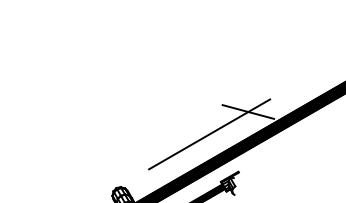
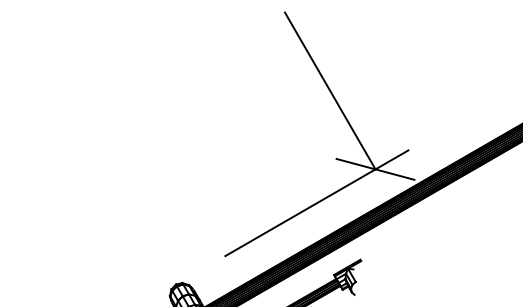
line: (218, 60) -> (330, 91), added

